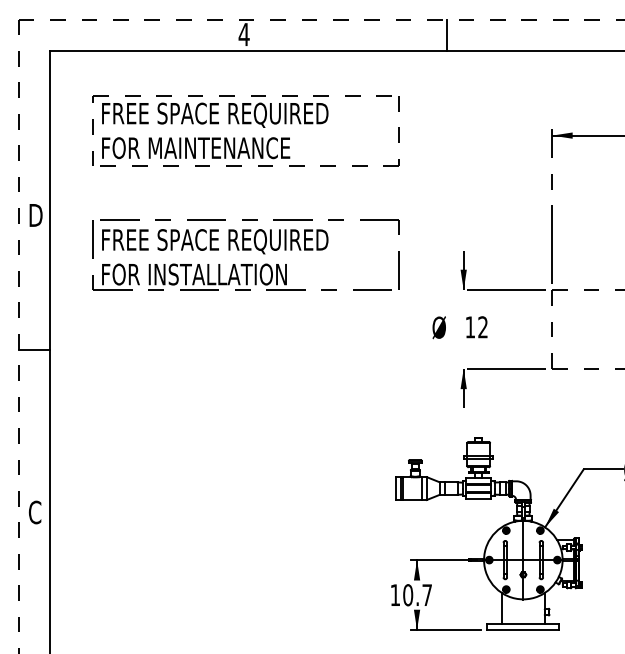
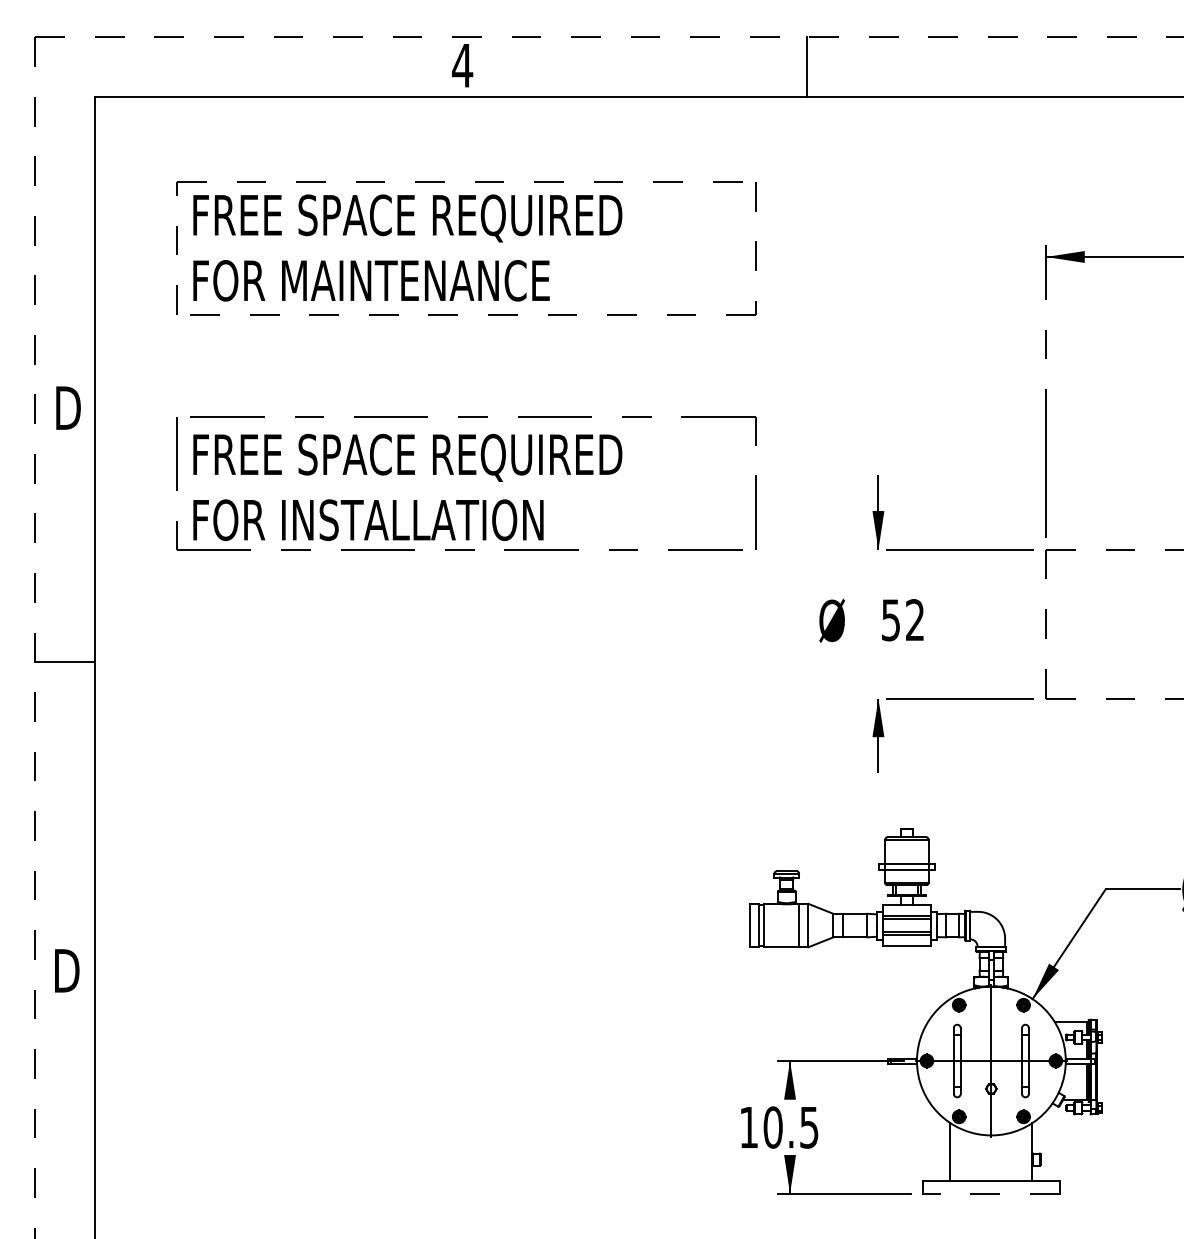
line: (446, 35) -> (806, 67), moved
text: (469, 327) -> (889, 620), 12 -> 52
text: (34, 512) -> (65, 970), C -> D
text: (426, 595) -> (807, 1128), 10.7 -> 10.5
line: (522, 630) -> (989, 1194), solid -> dashed

